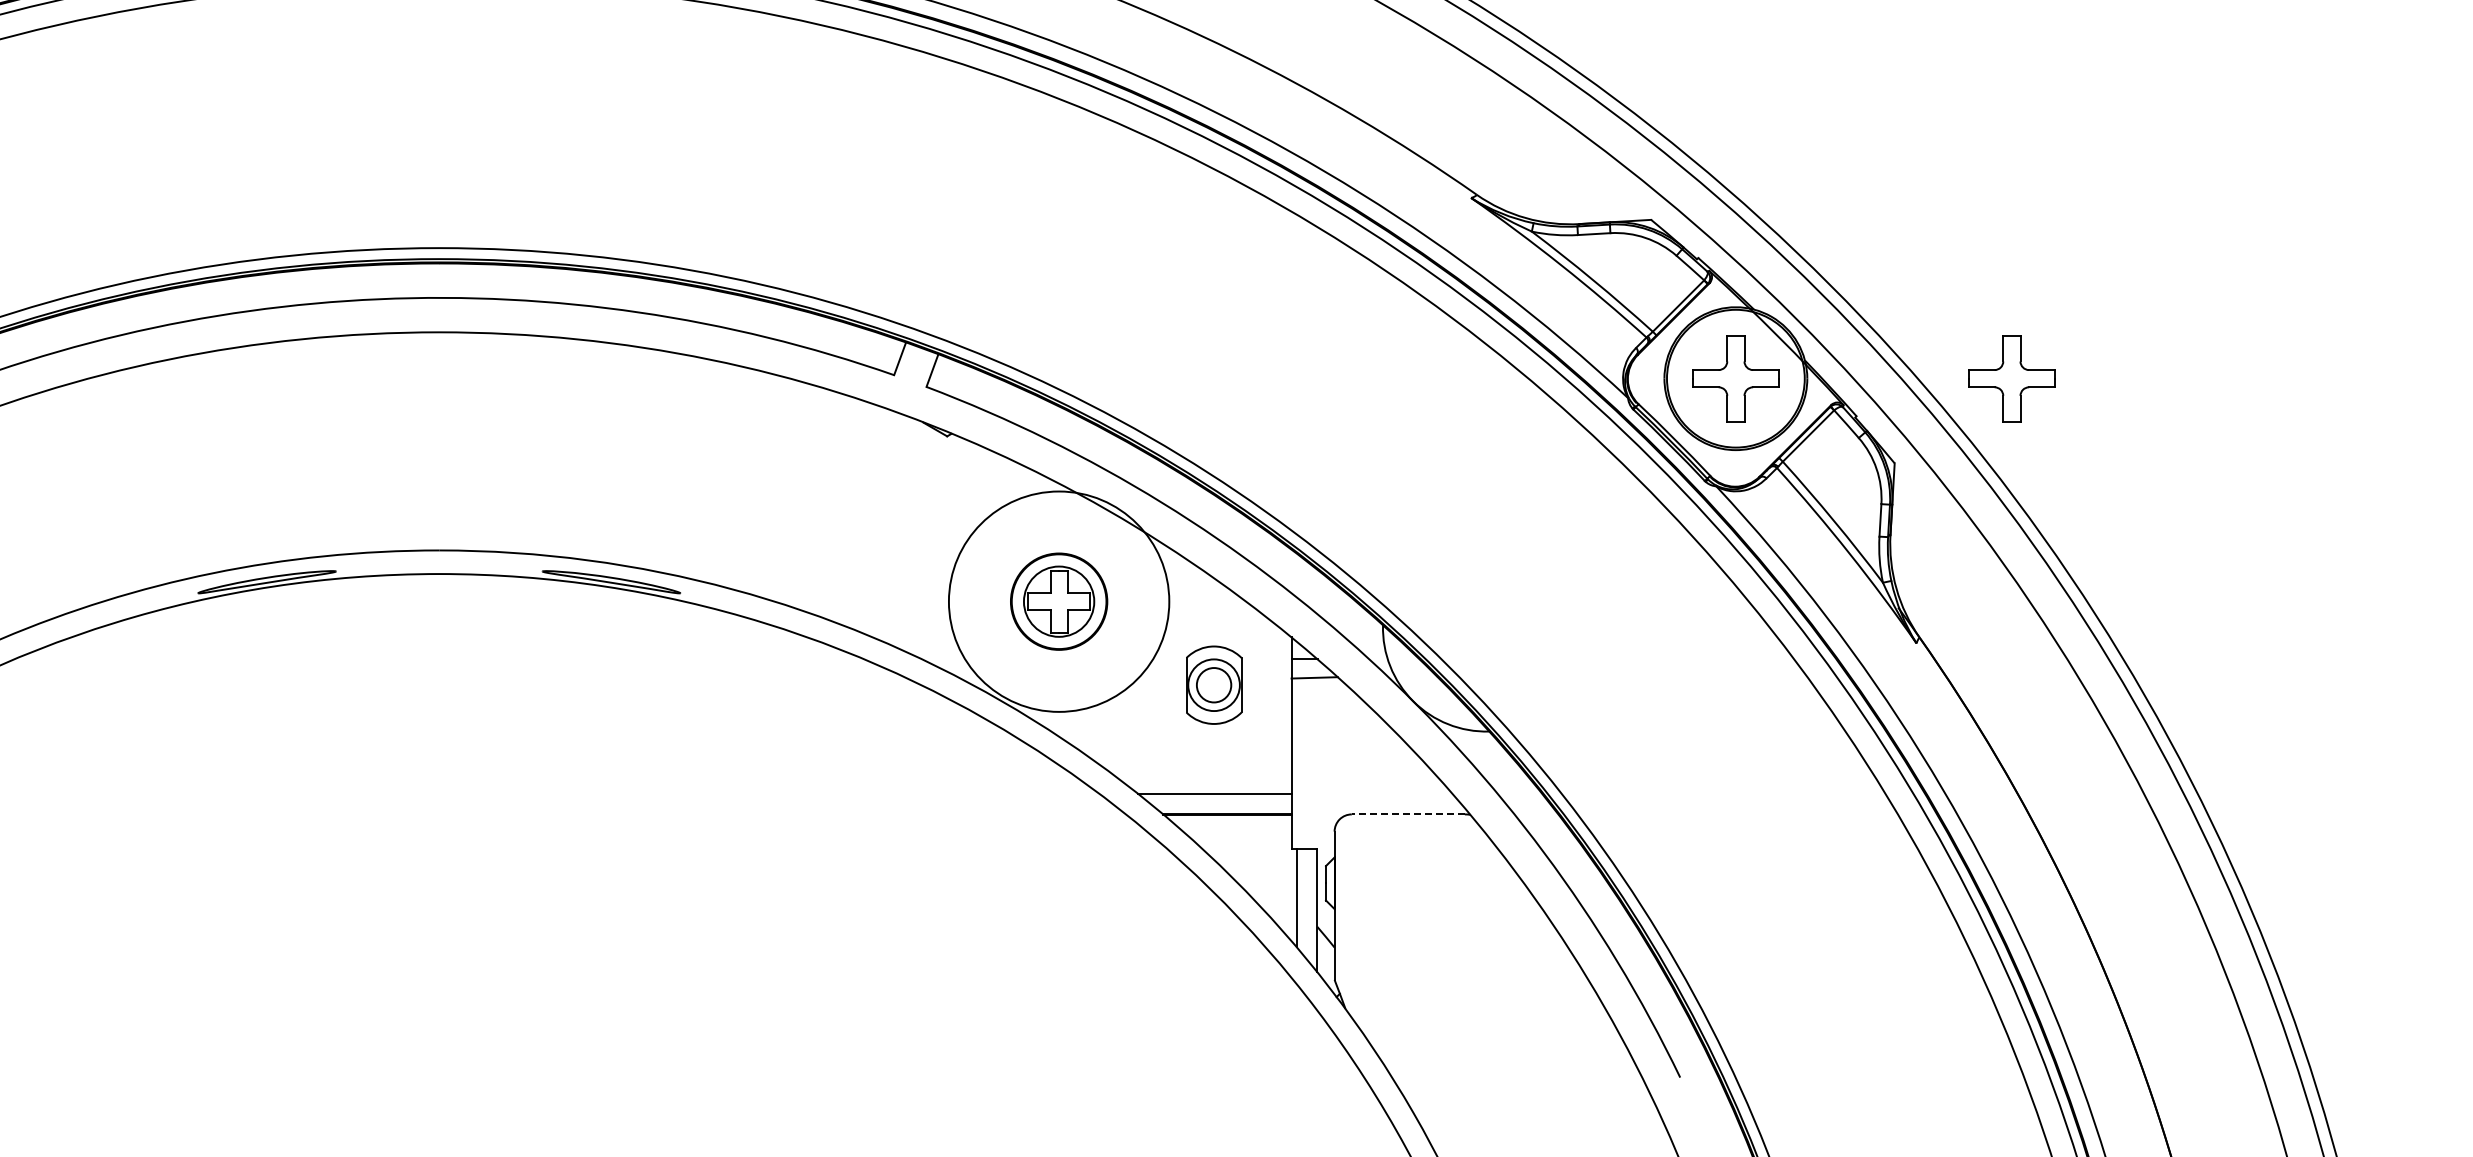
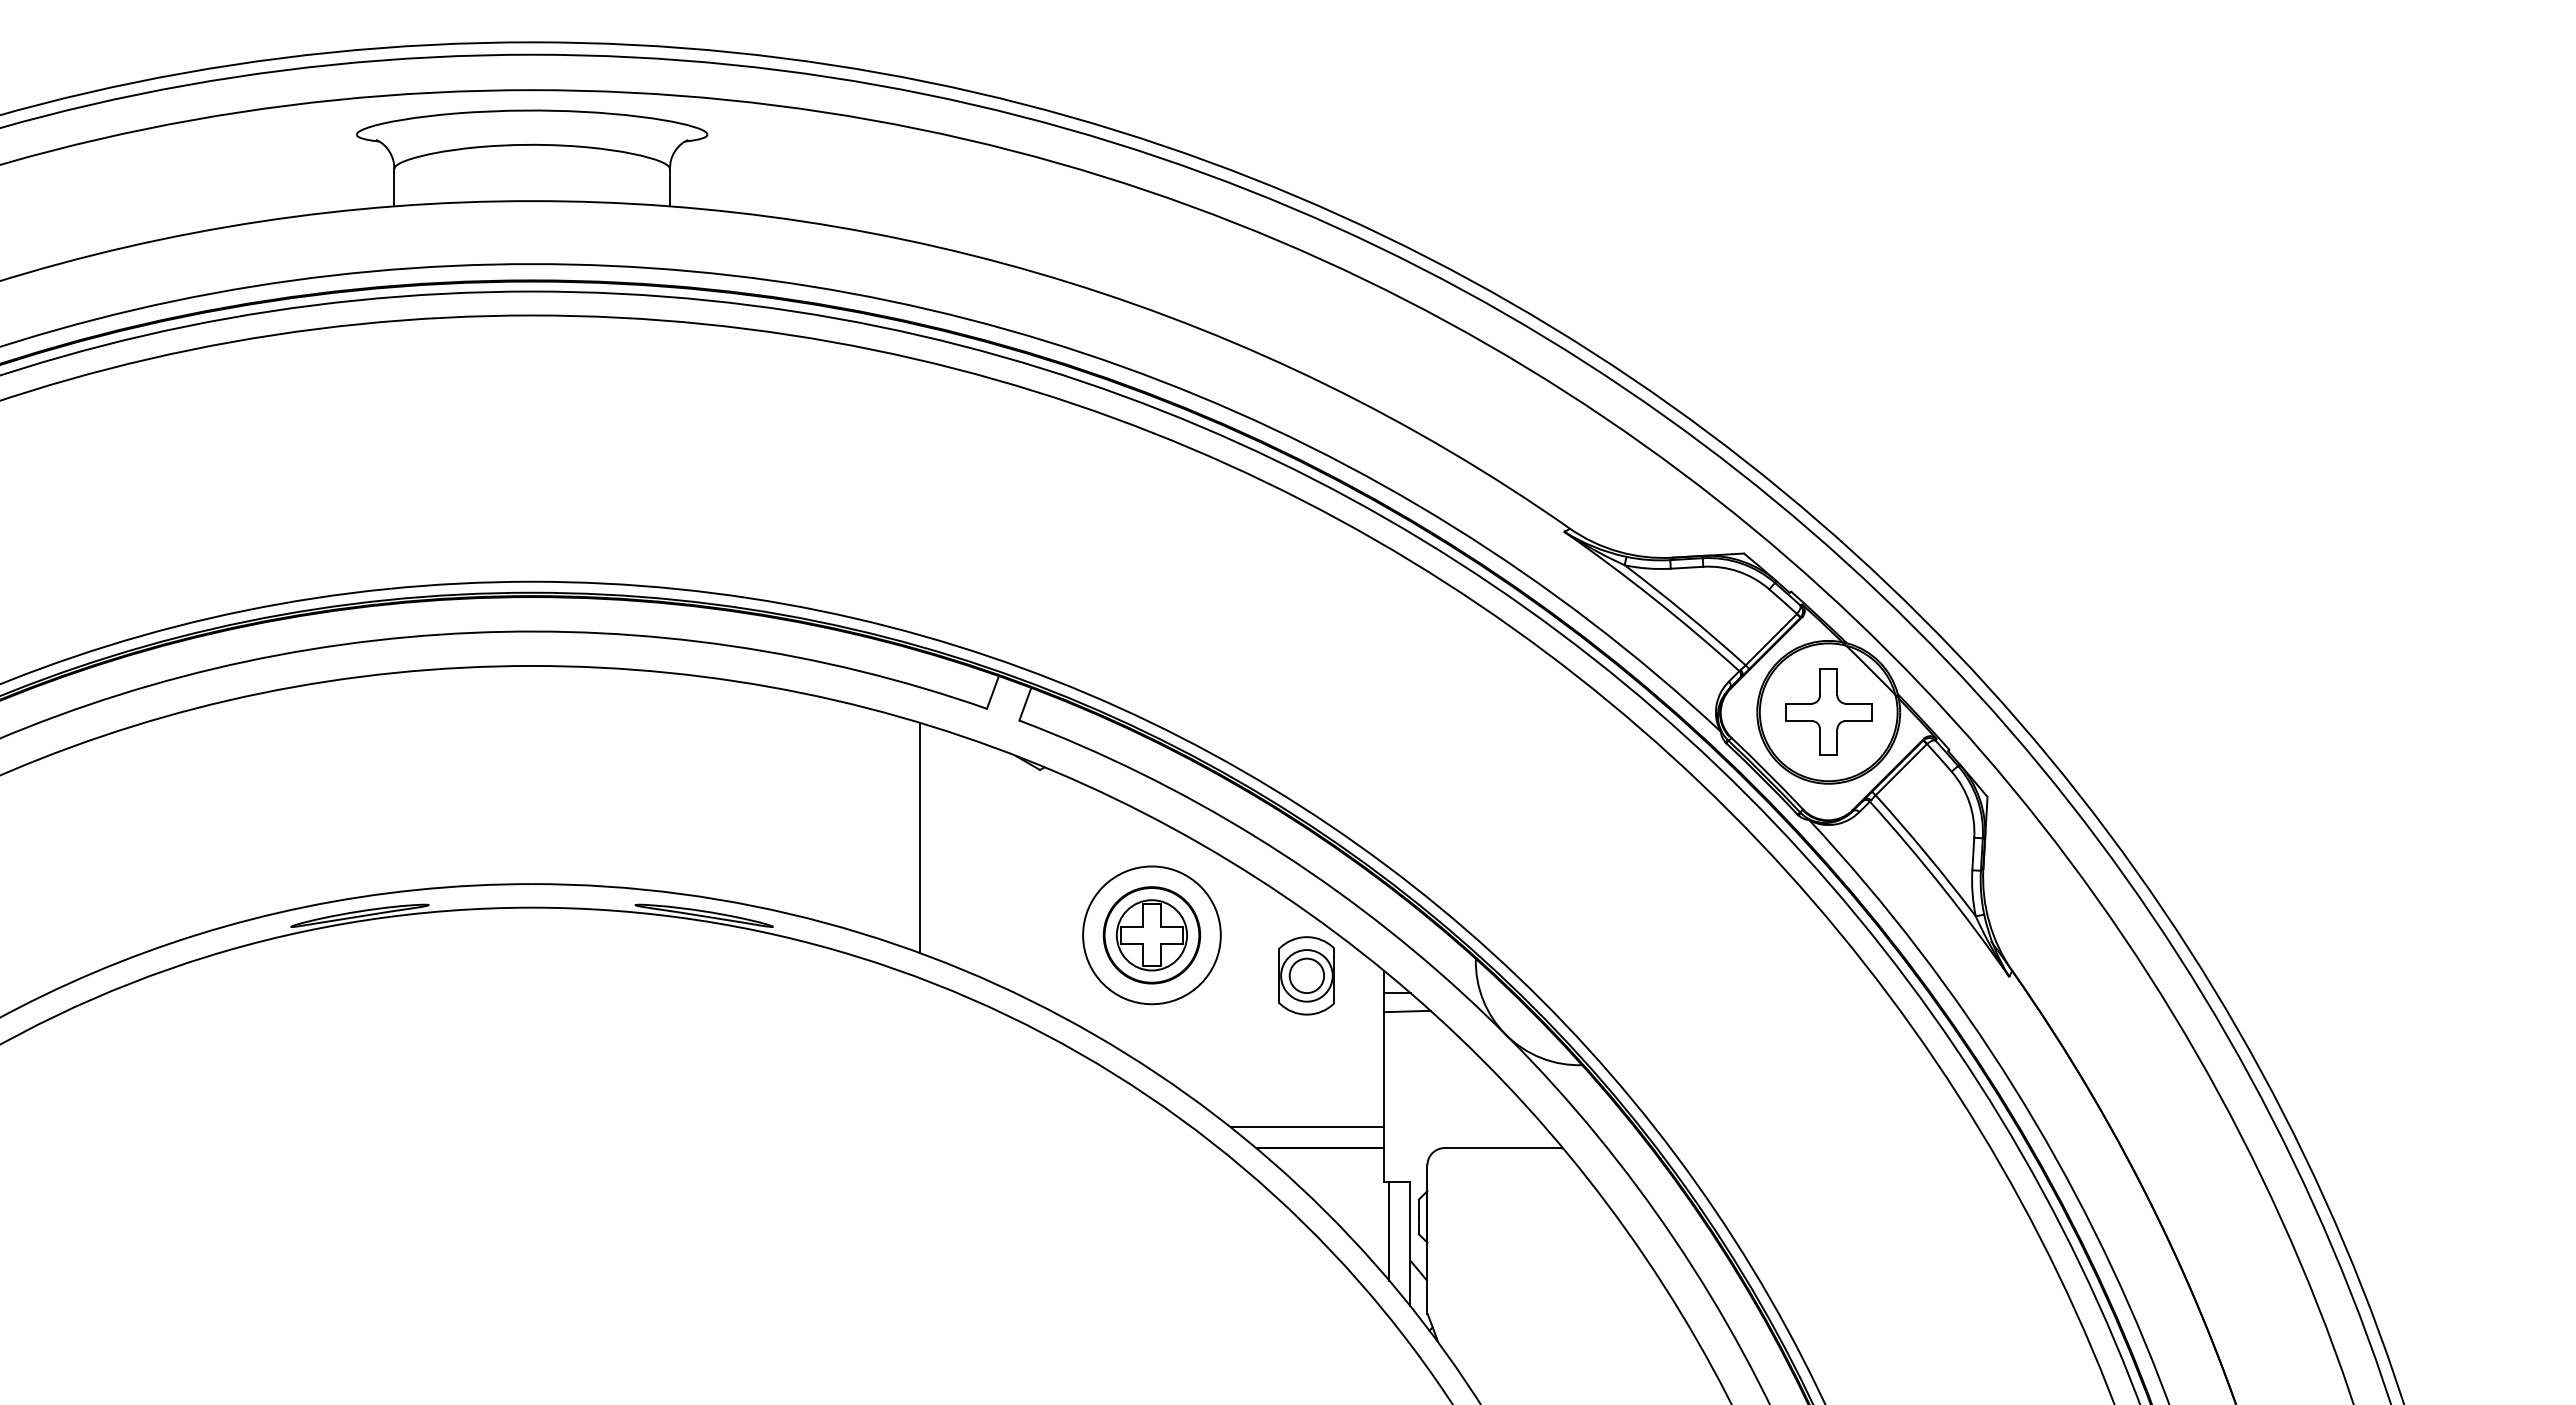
part: (2011, 377) -> (2104, 711), removed
line: (826, 503) -> (919, 837), added
circle: (1058, 601) -> (1151, 935), size x0.62
part: (1213, 684) -> (1306, 975), moved
line: (1408, 814) -> (1501, 1148), dashed -> solid

